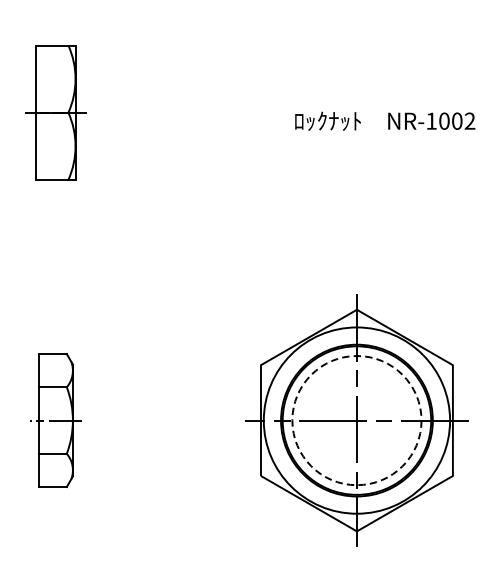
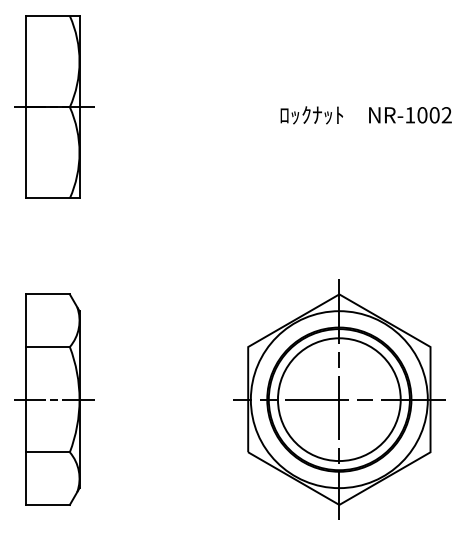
part: (57, 112) -> (54, 106), size x1.43
part: (57, 420) -> (54, 399), size x1.67
circle: (356, 420) -> (338, 399), dashed -> solid

